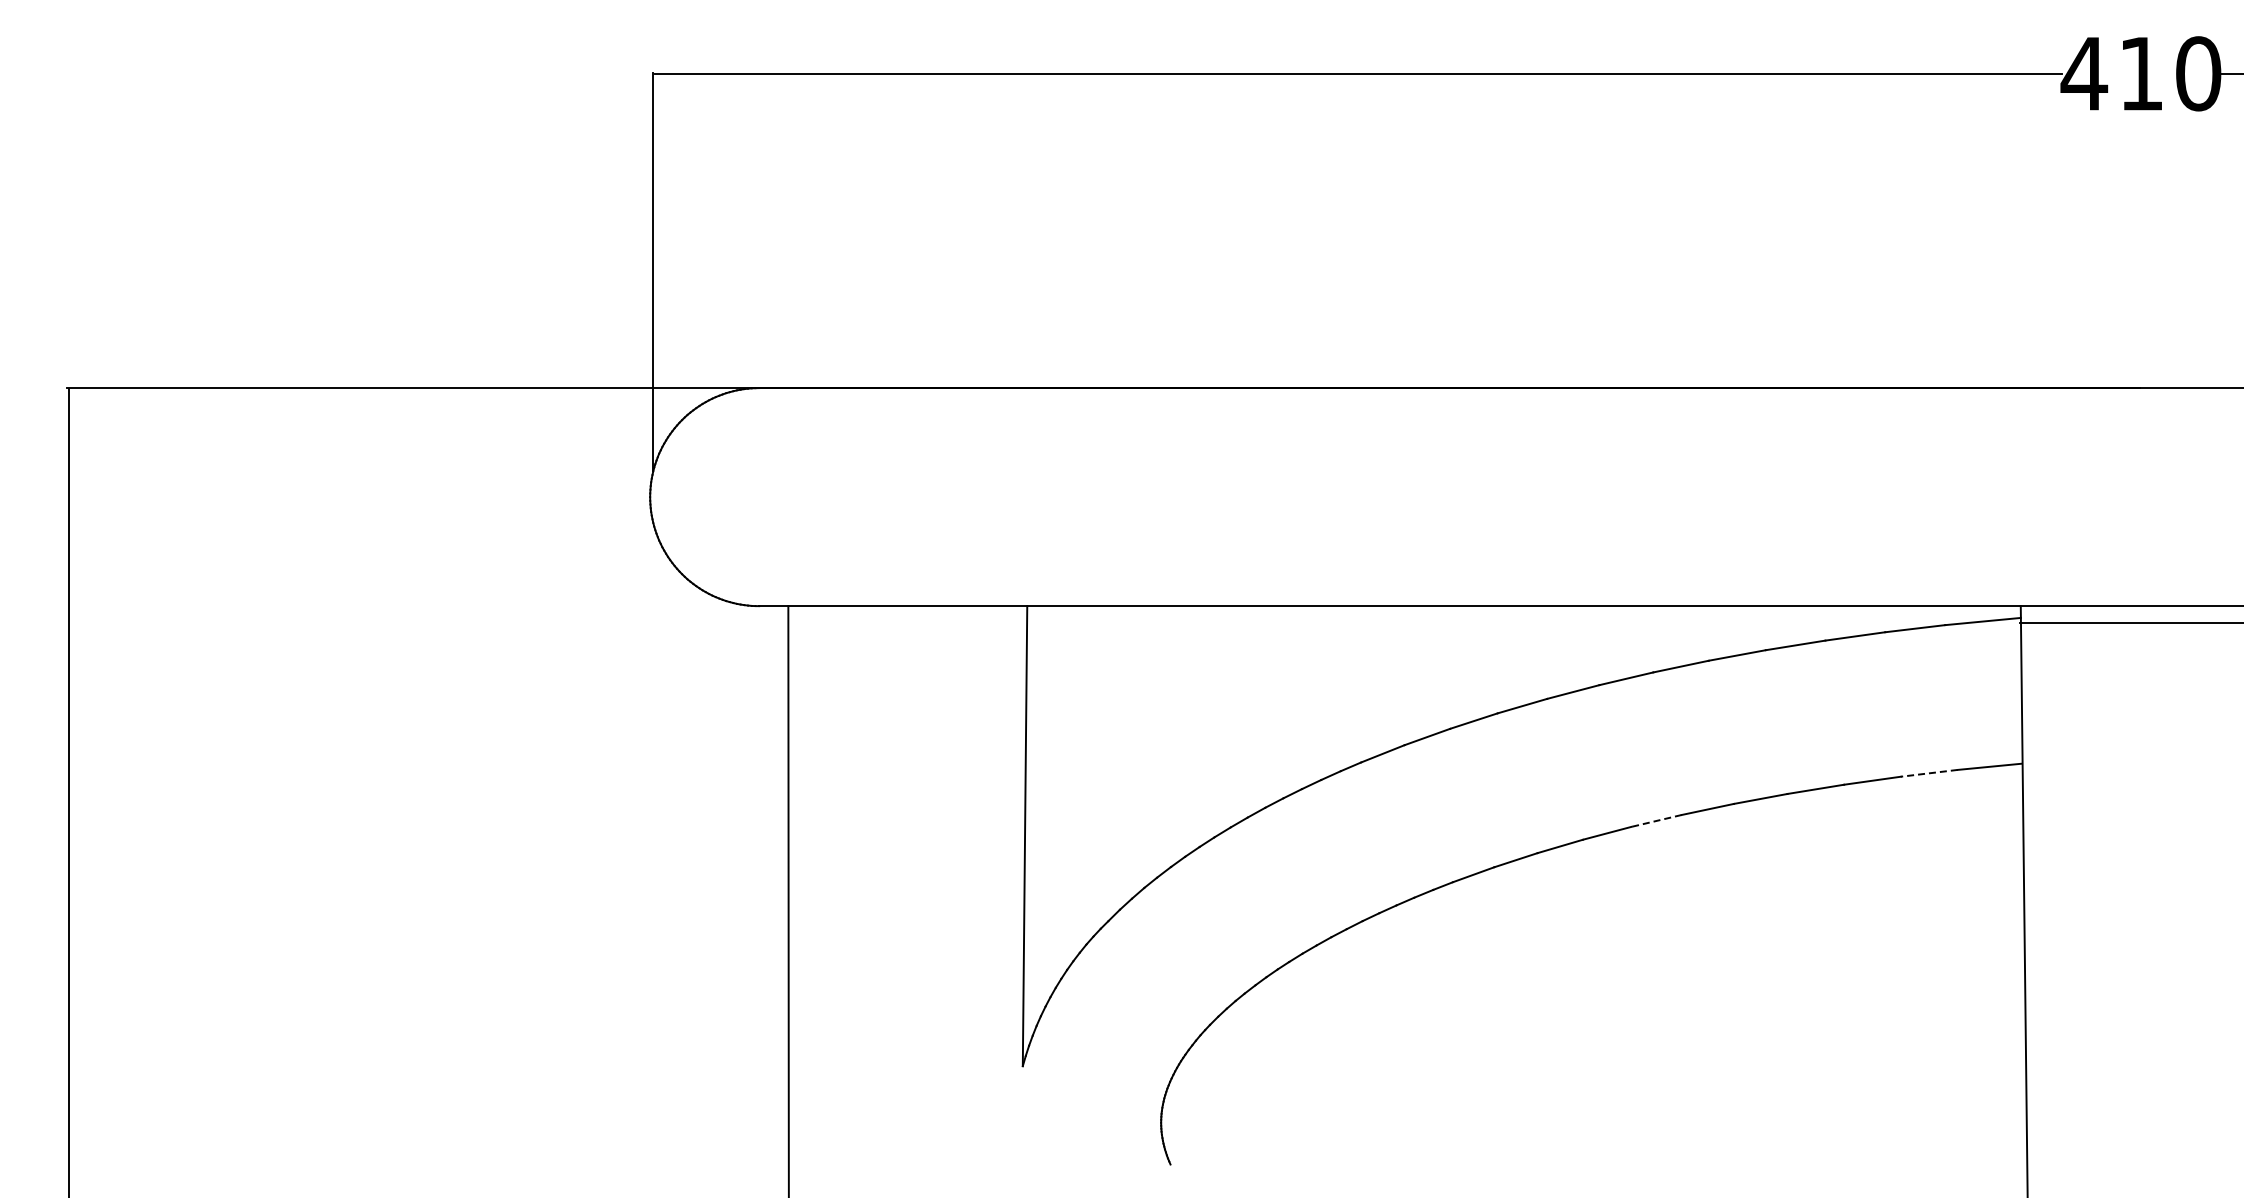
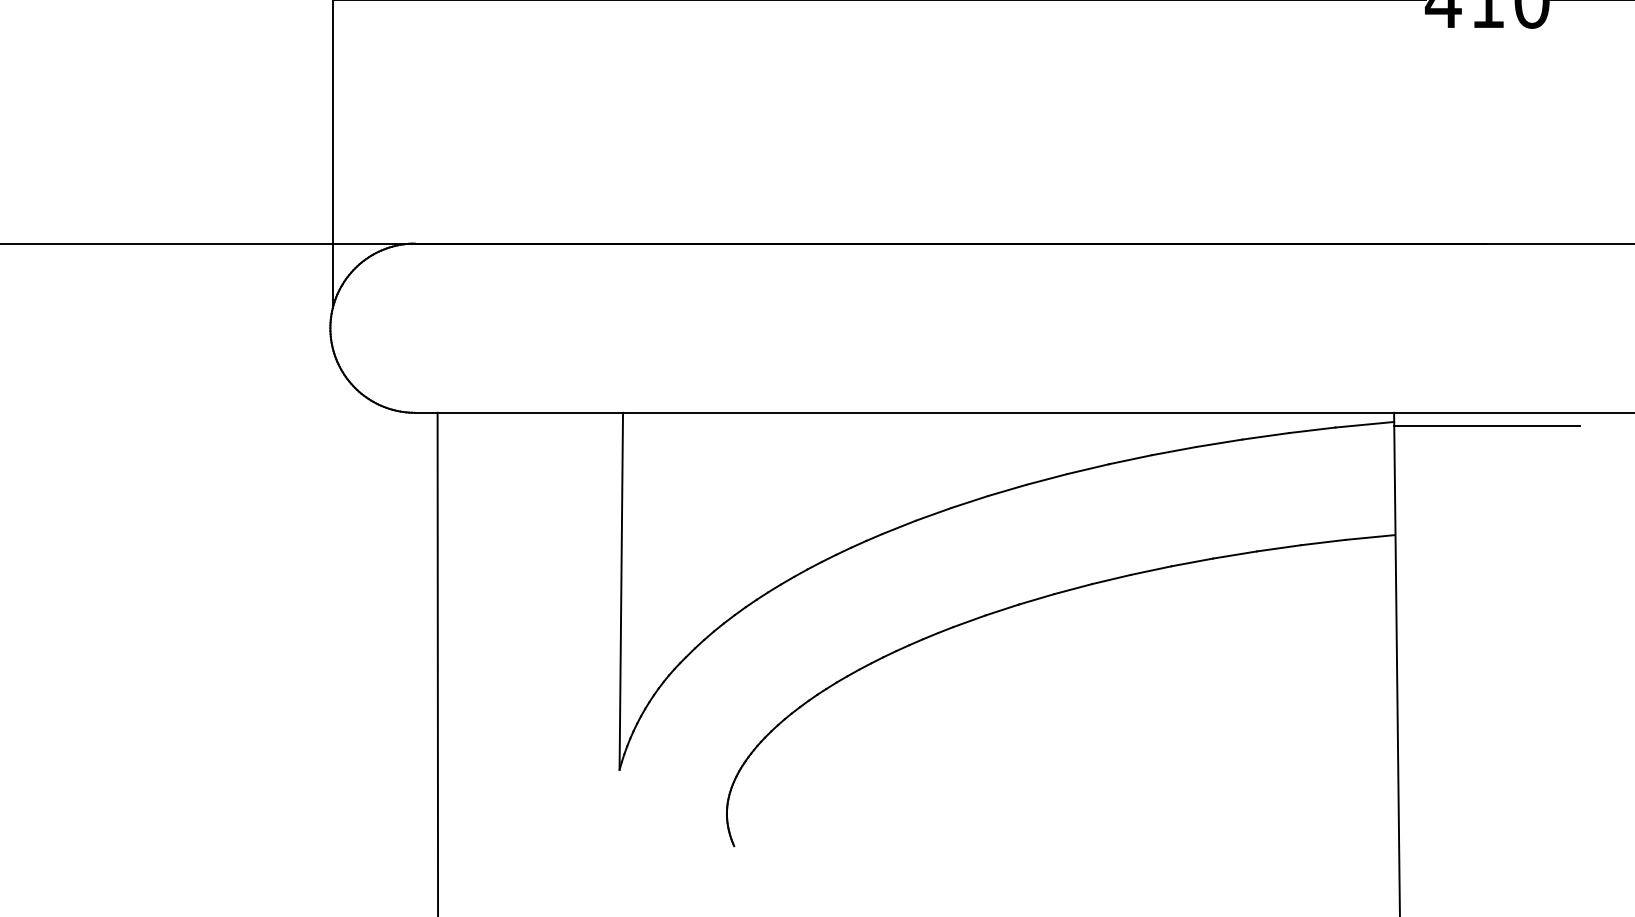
line: (1929, 773) -> (1323, 542), dashed -> solid
line: (1656, 820) -> (1111, 579), dashed -> solid

